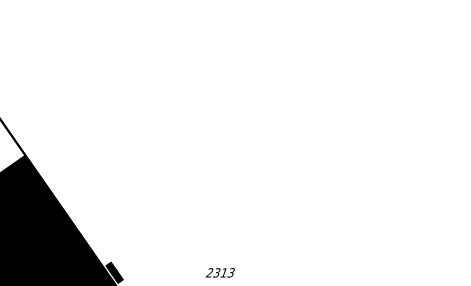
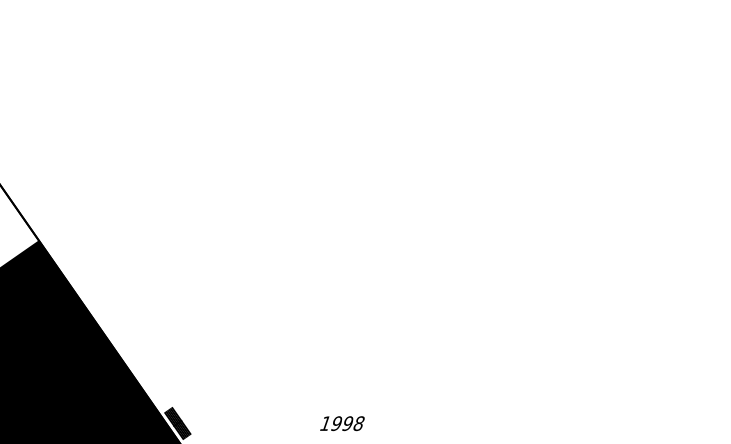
text: (219, 272) -> (340, 423), 2313 -> 1998

